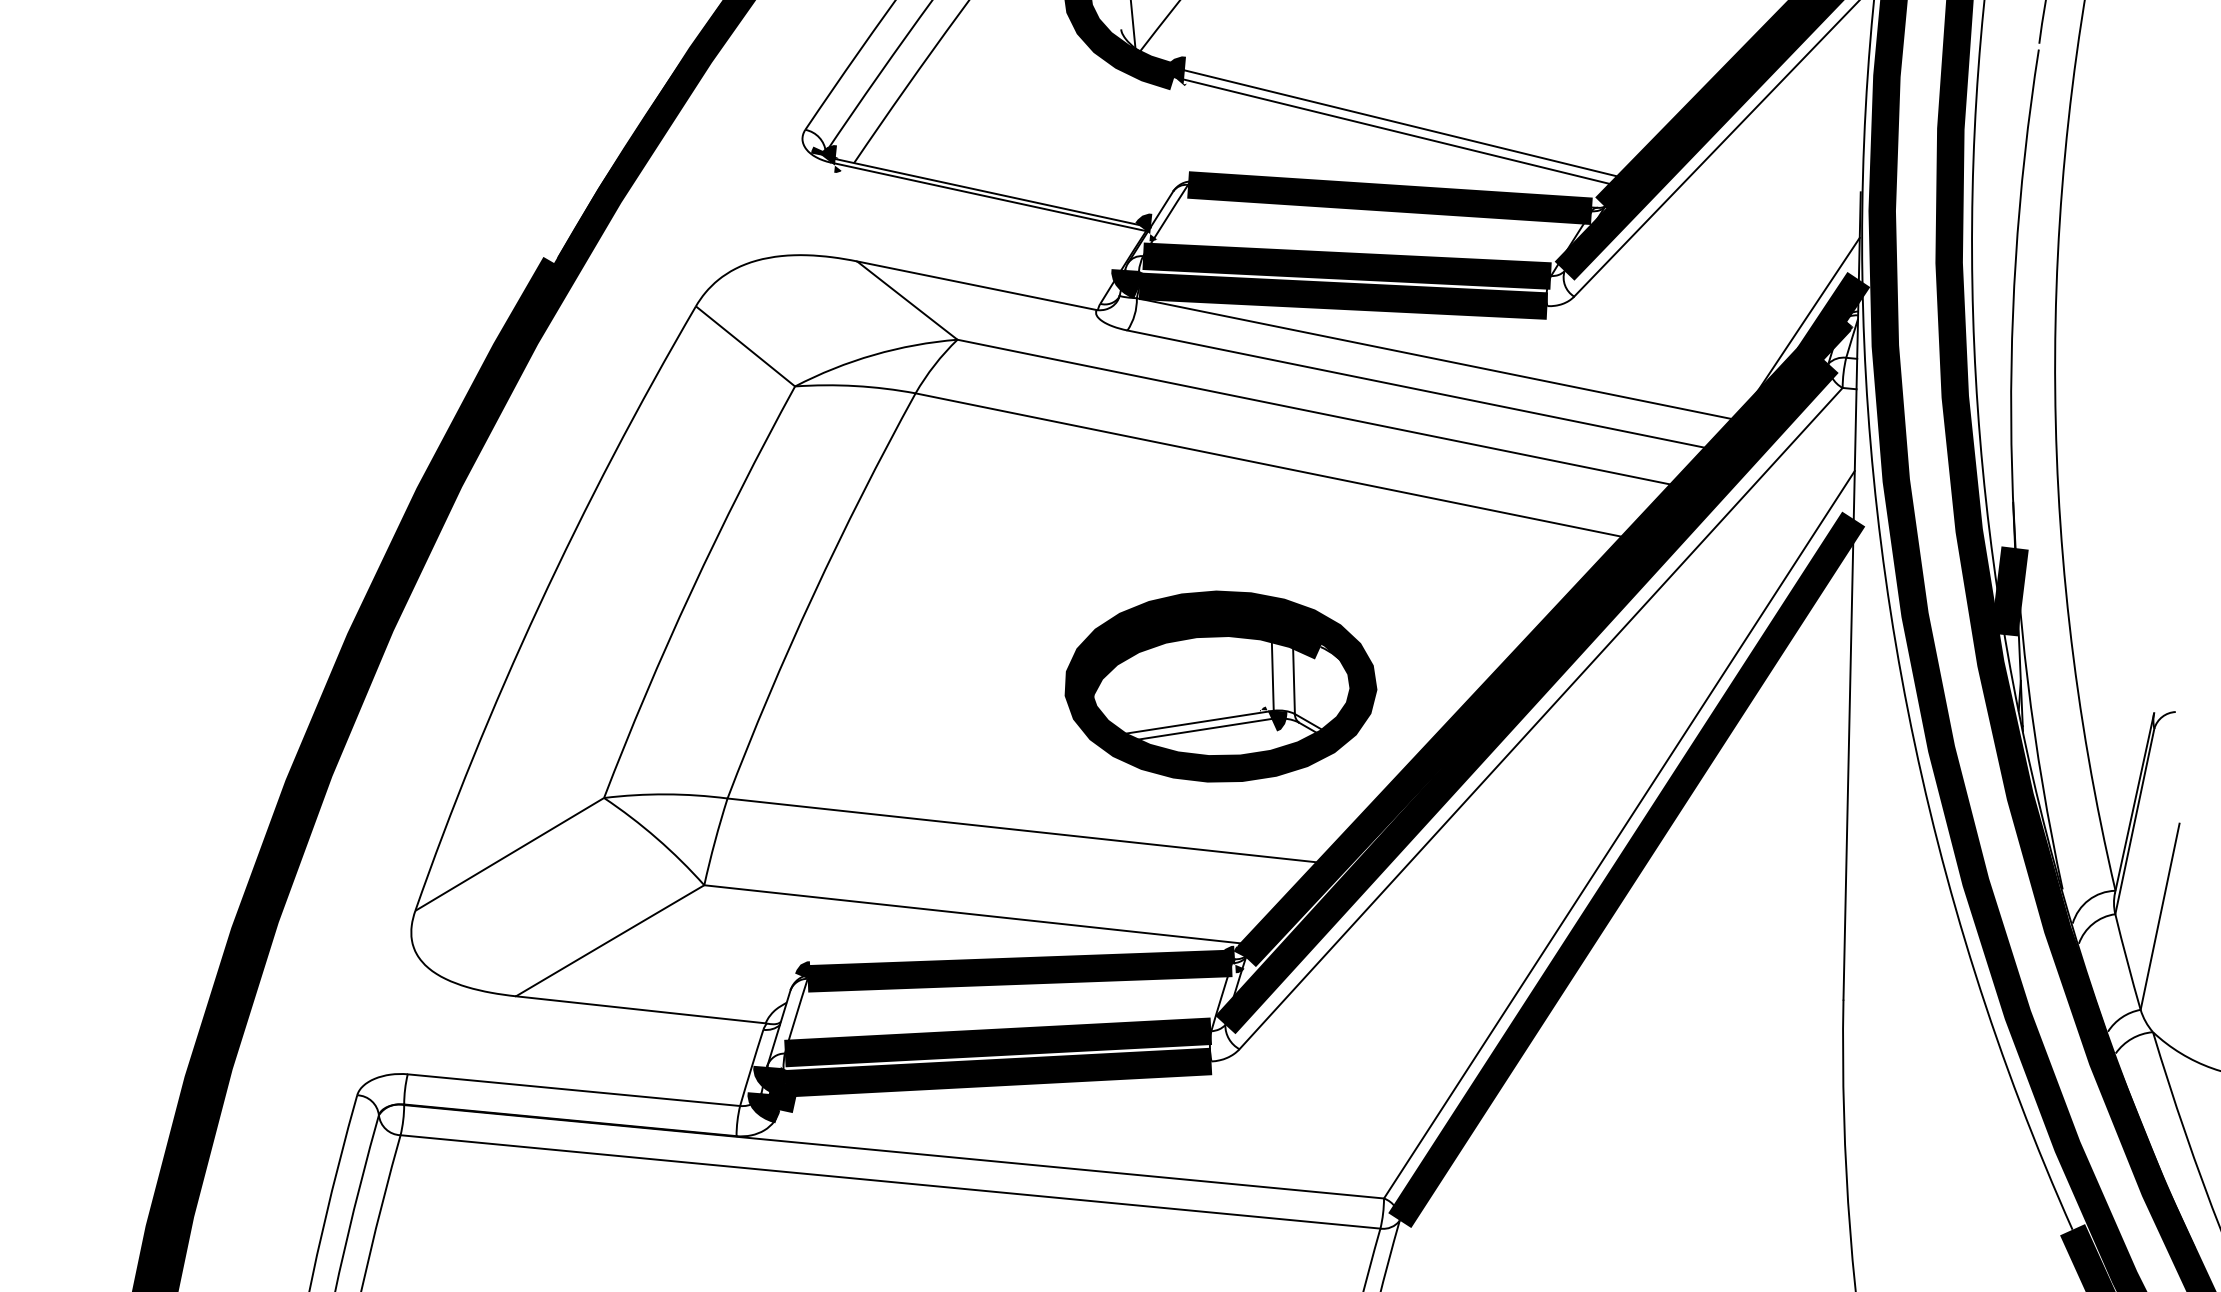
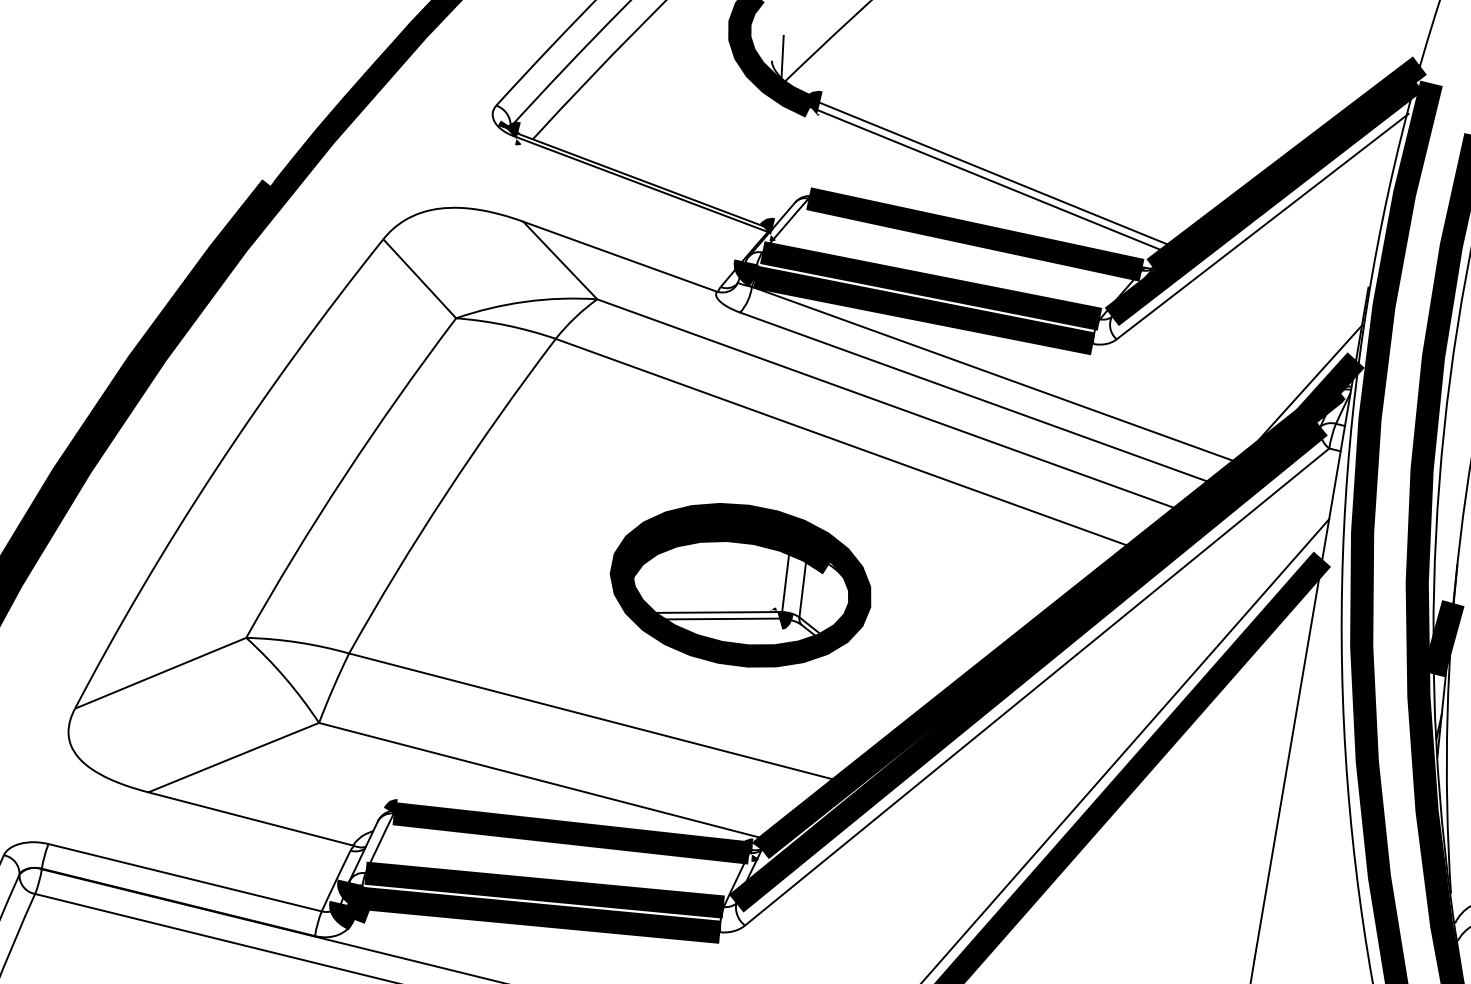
part: (1220, 686) -> (740, 585), moved

